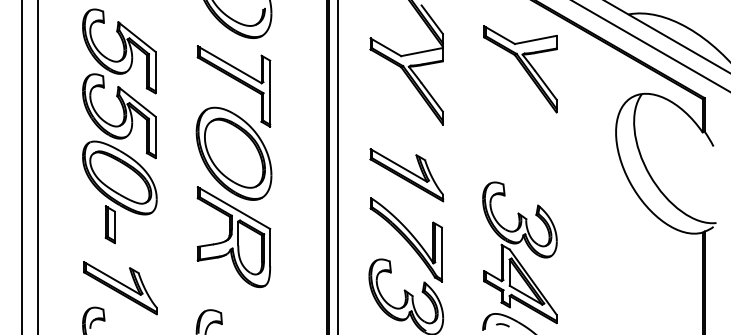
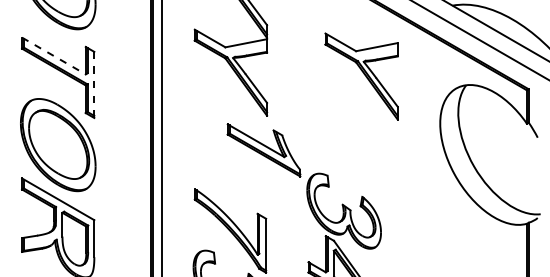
line: (229, 64) -> (53, 55), solid -> dashed
part: (520, 69) -> (361, 76), moved
line: (270, 94) -> (94, 85), solid -> dashed
part: (406, 175) -> (263, 150), moved

